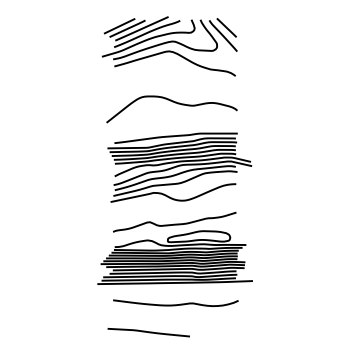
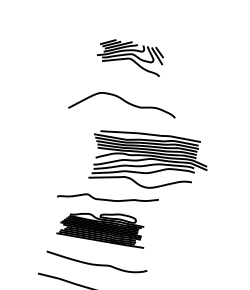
part: (169, 46) -> (130, 56), size x0.6
part: (179, 167) -> (148, 160), moved
part: (174, 257) -> (102, 226), size x0.7

